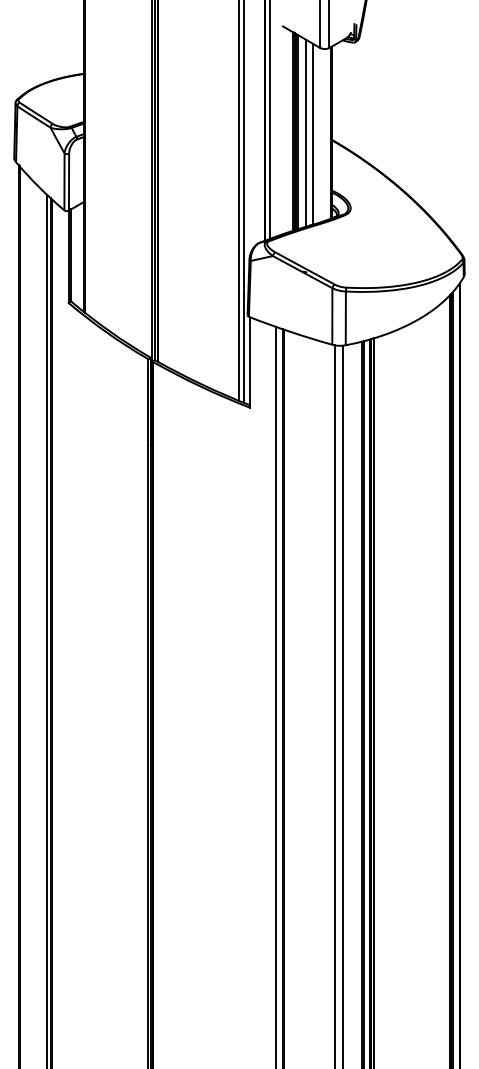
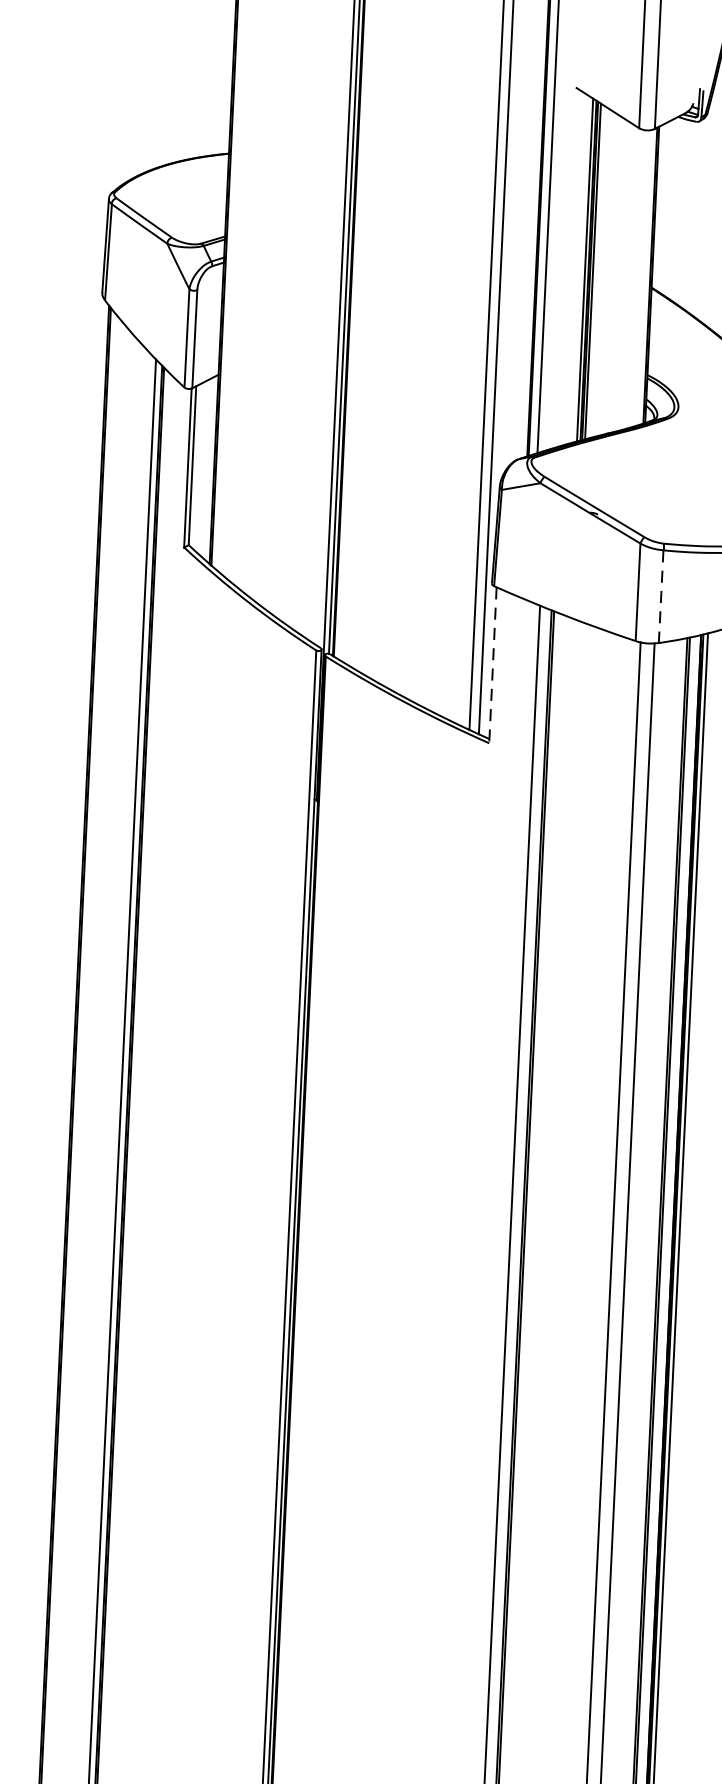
line: (306, 132) -> (608, 272), removed
line: (313, 133) -> (620, 275), removed
line: (345, 318) -> (660, 596), solid -> dashed
line: (250, 363) -> (493, 666), solid -> dashed

